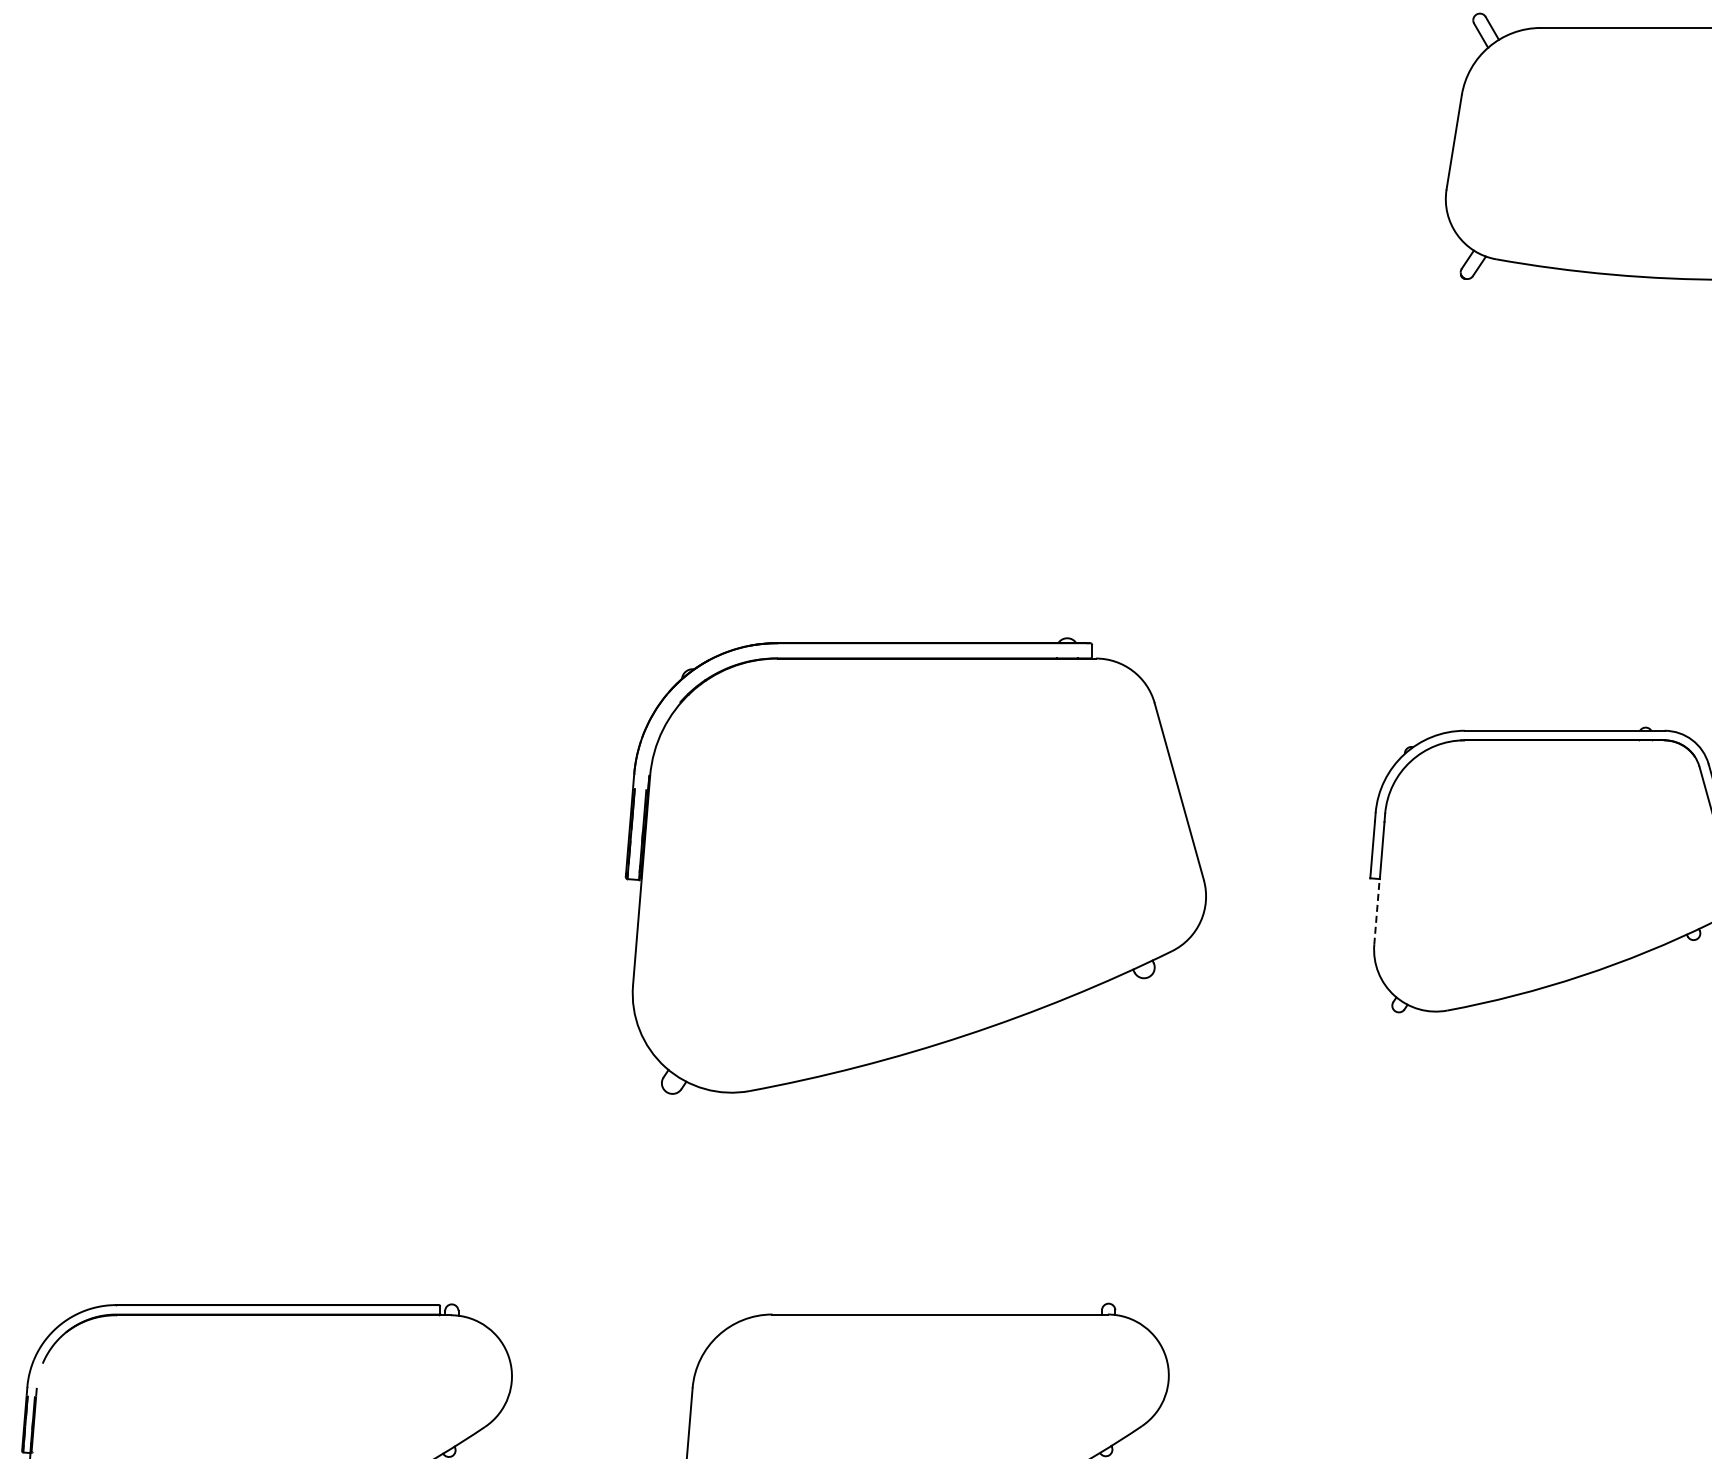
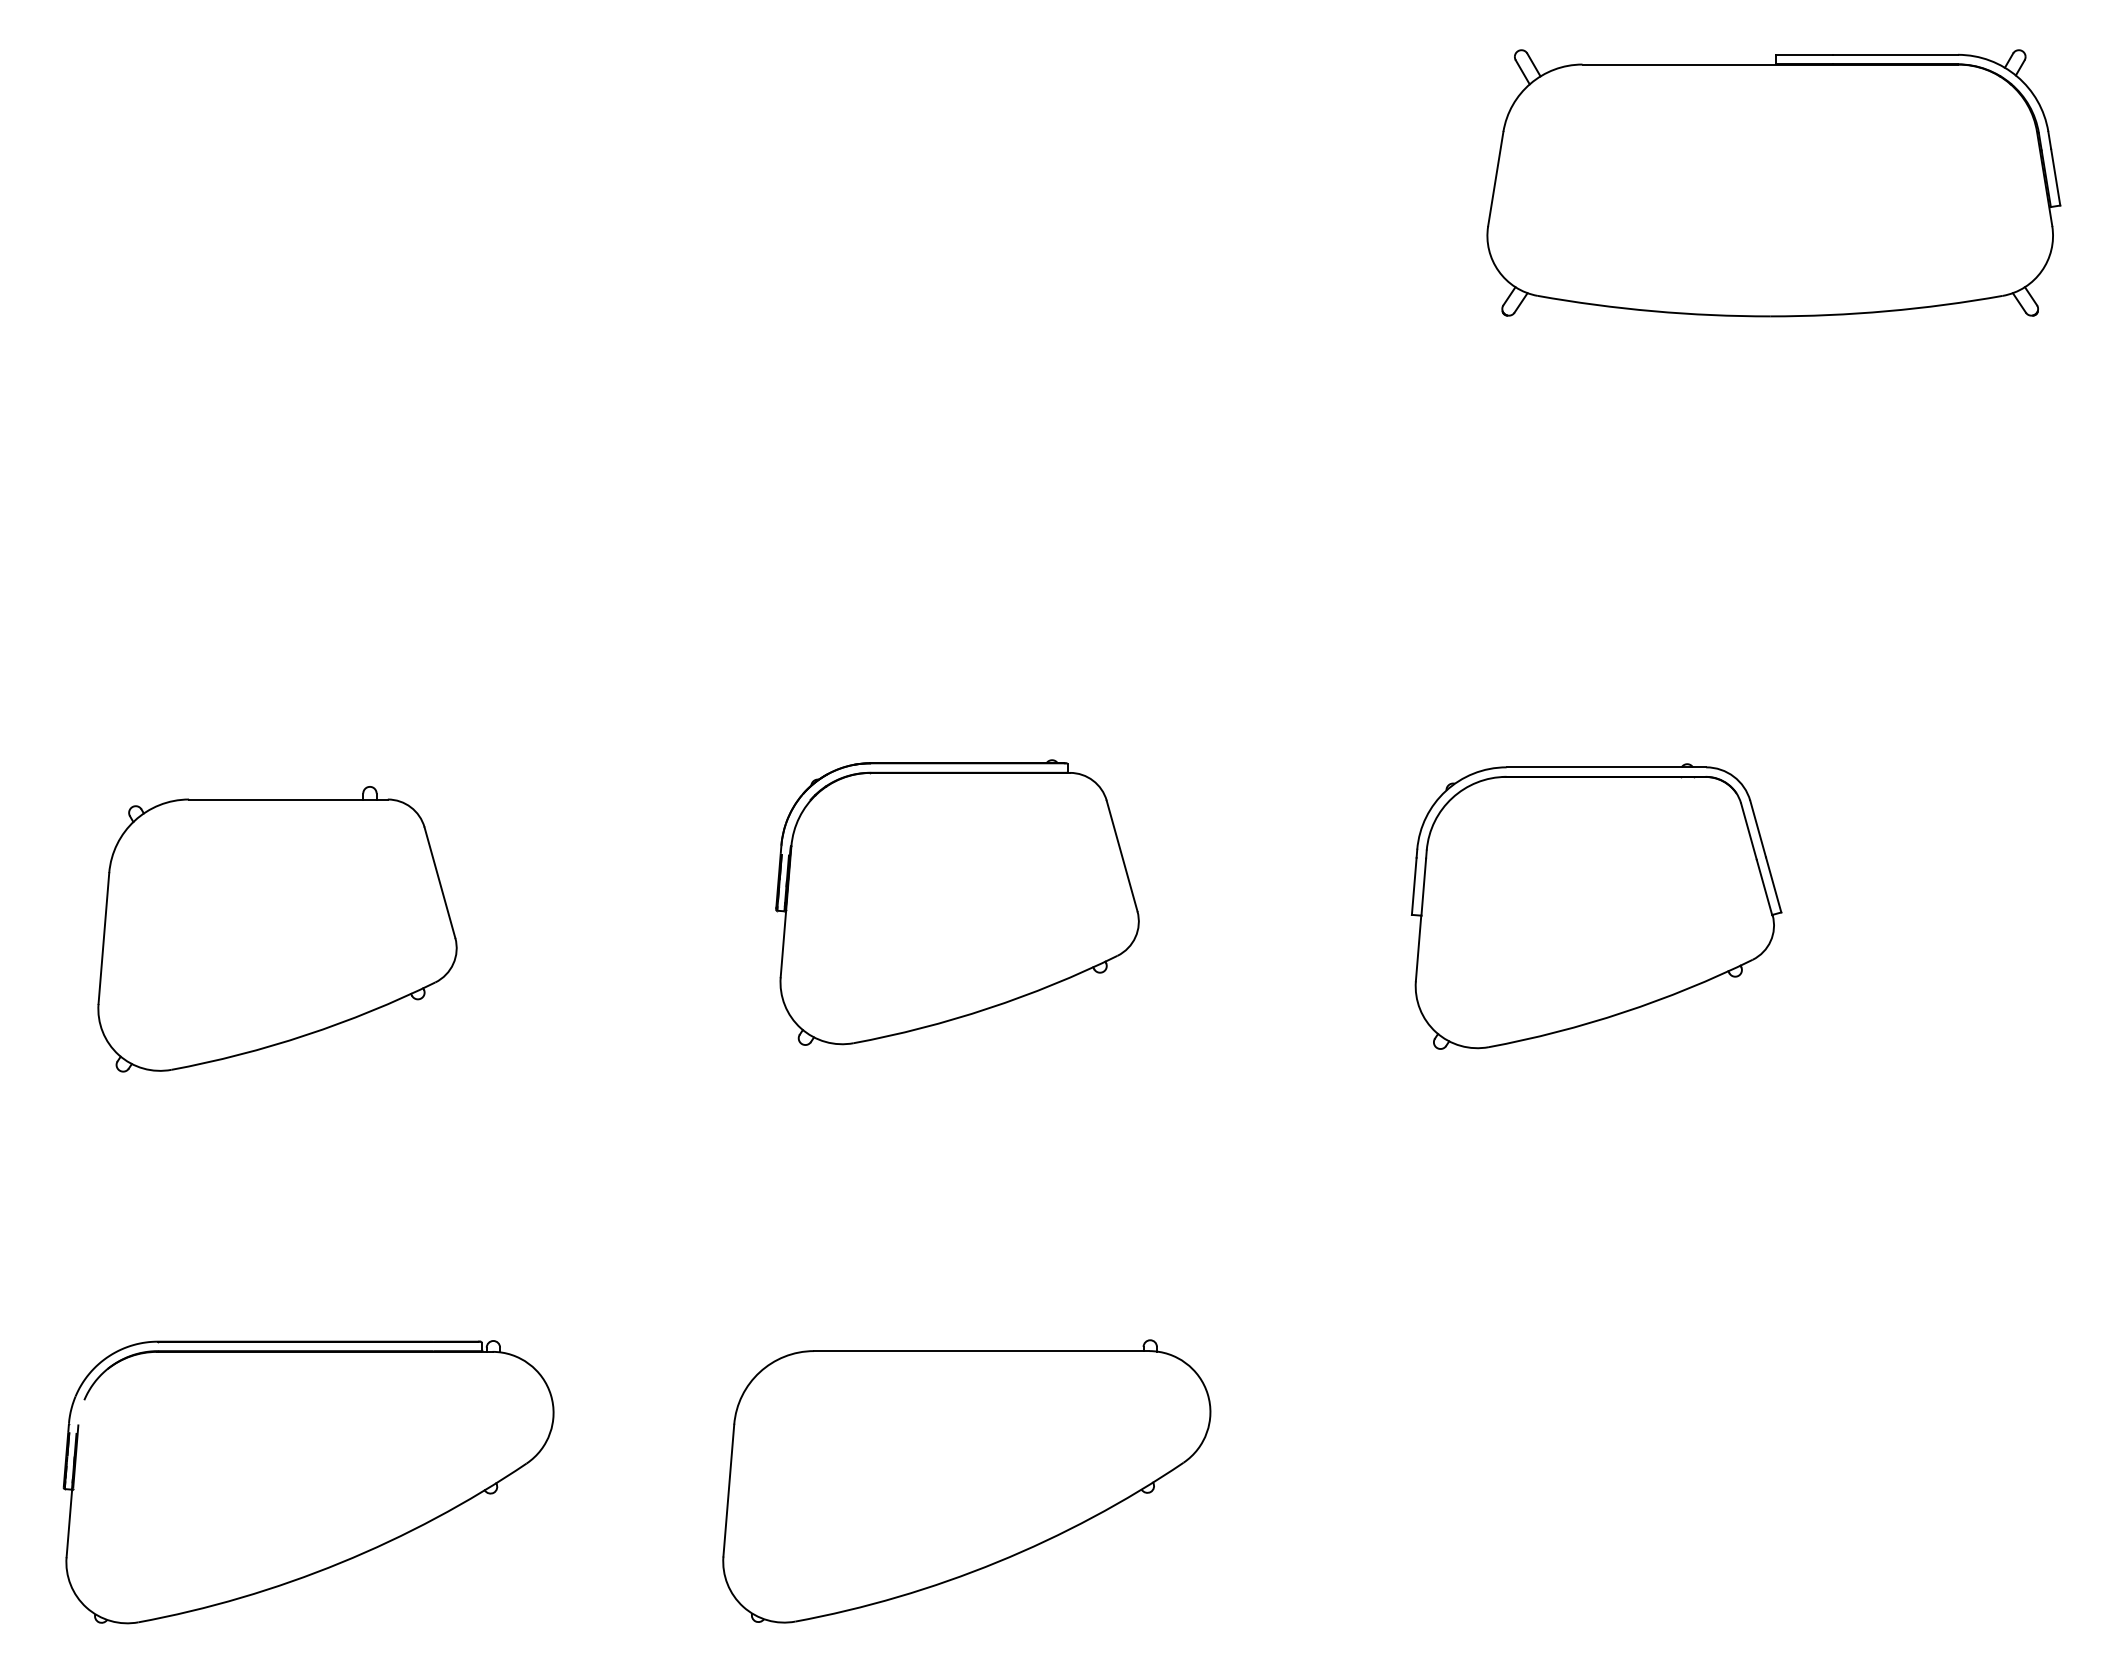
part: (915, 865) -> (957, 902), size x0.62
part: (235, 892) -> (277, 929), added
line: (1376, 911) -> (1418, 948), dashed -> solid

